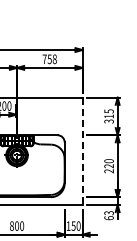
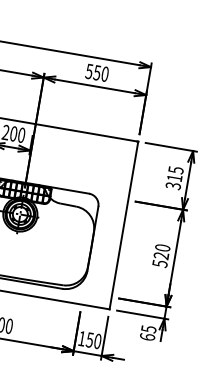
text: (49, 59) -> (96, 73), 758 -> 550
line: (82, 151) -> (123, 225), dashed -> solid
text: (108, 171) -> (159, 264), 220 -> 520
text: (108, 212) -> (148, 328), 63 -> 65

